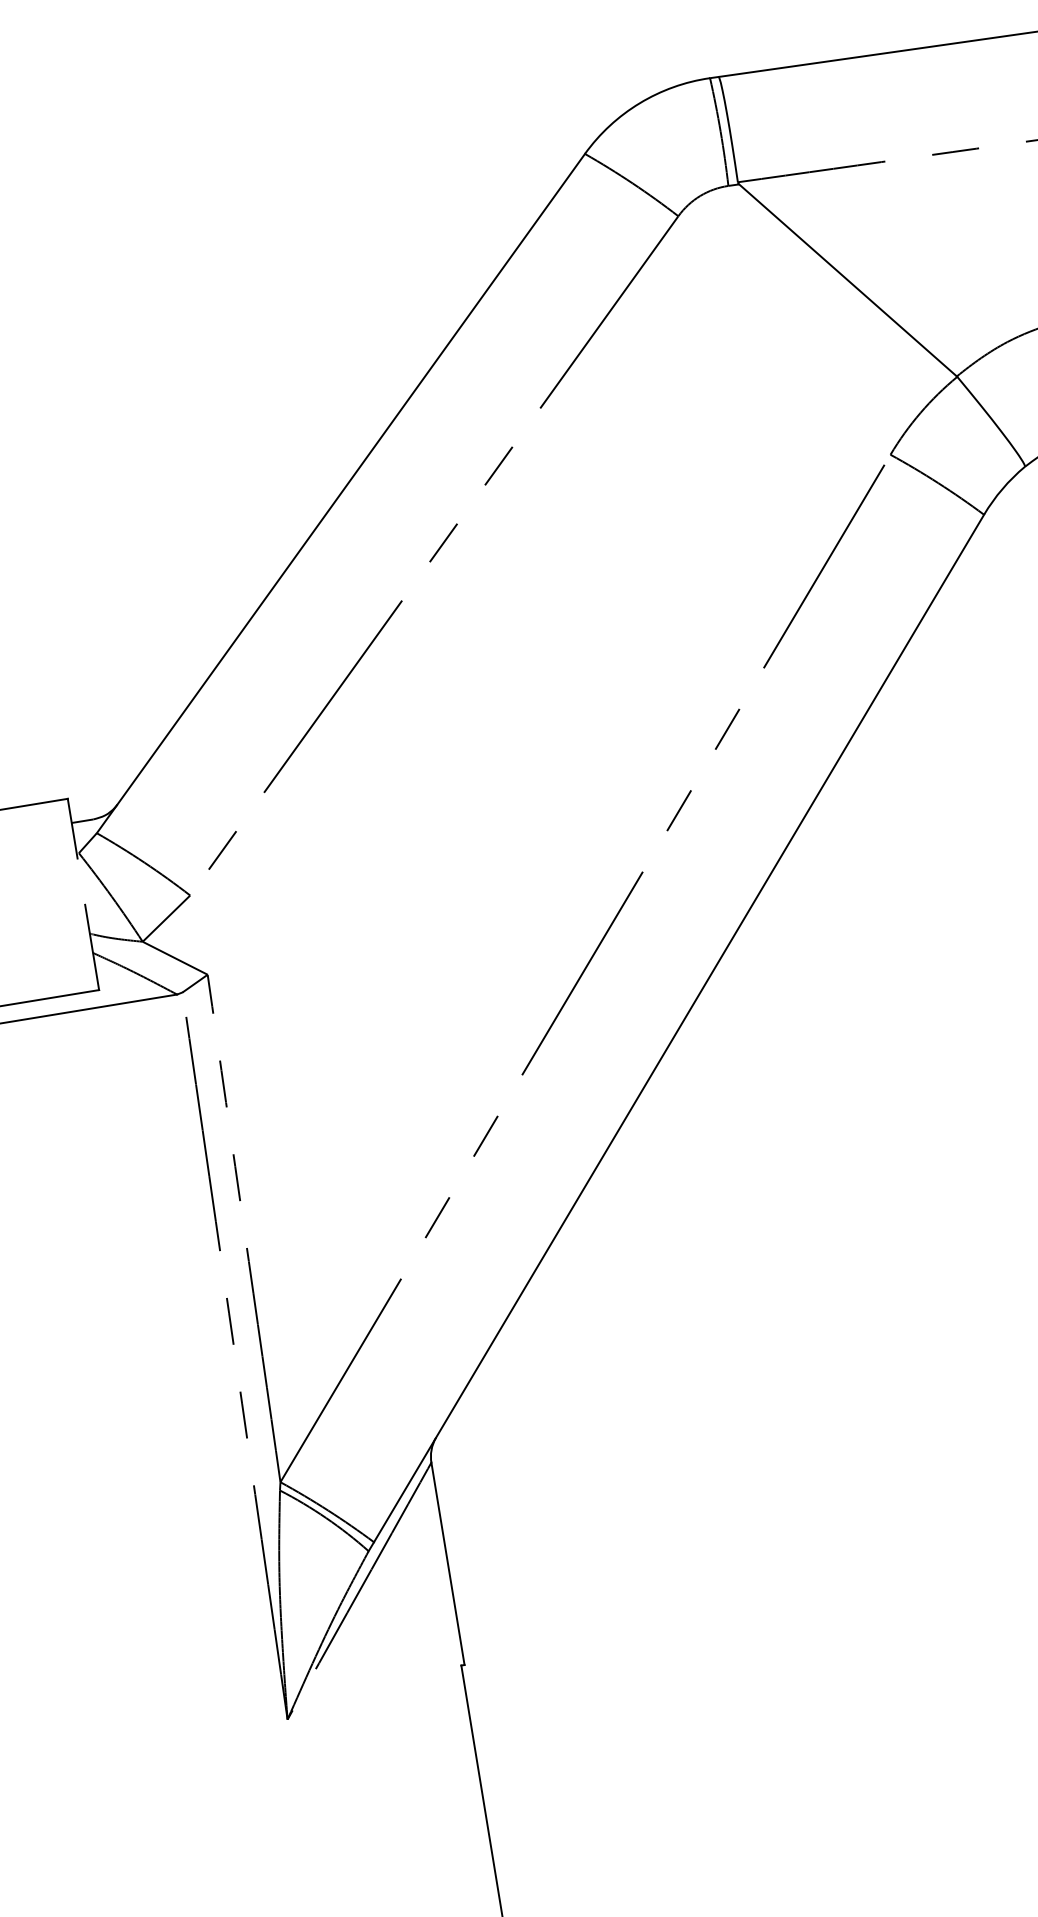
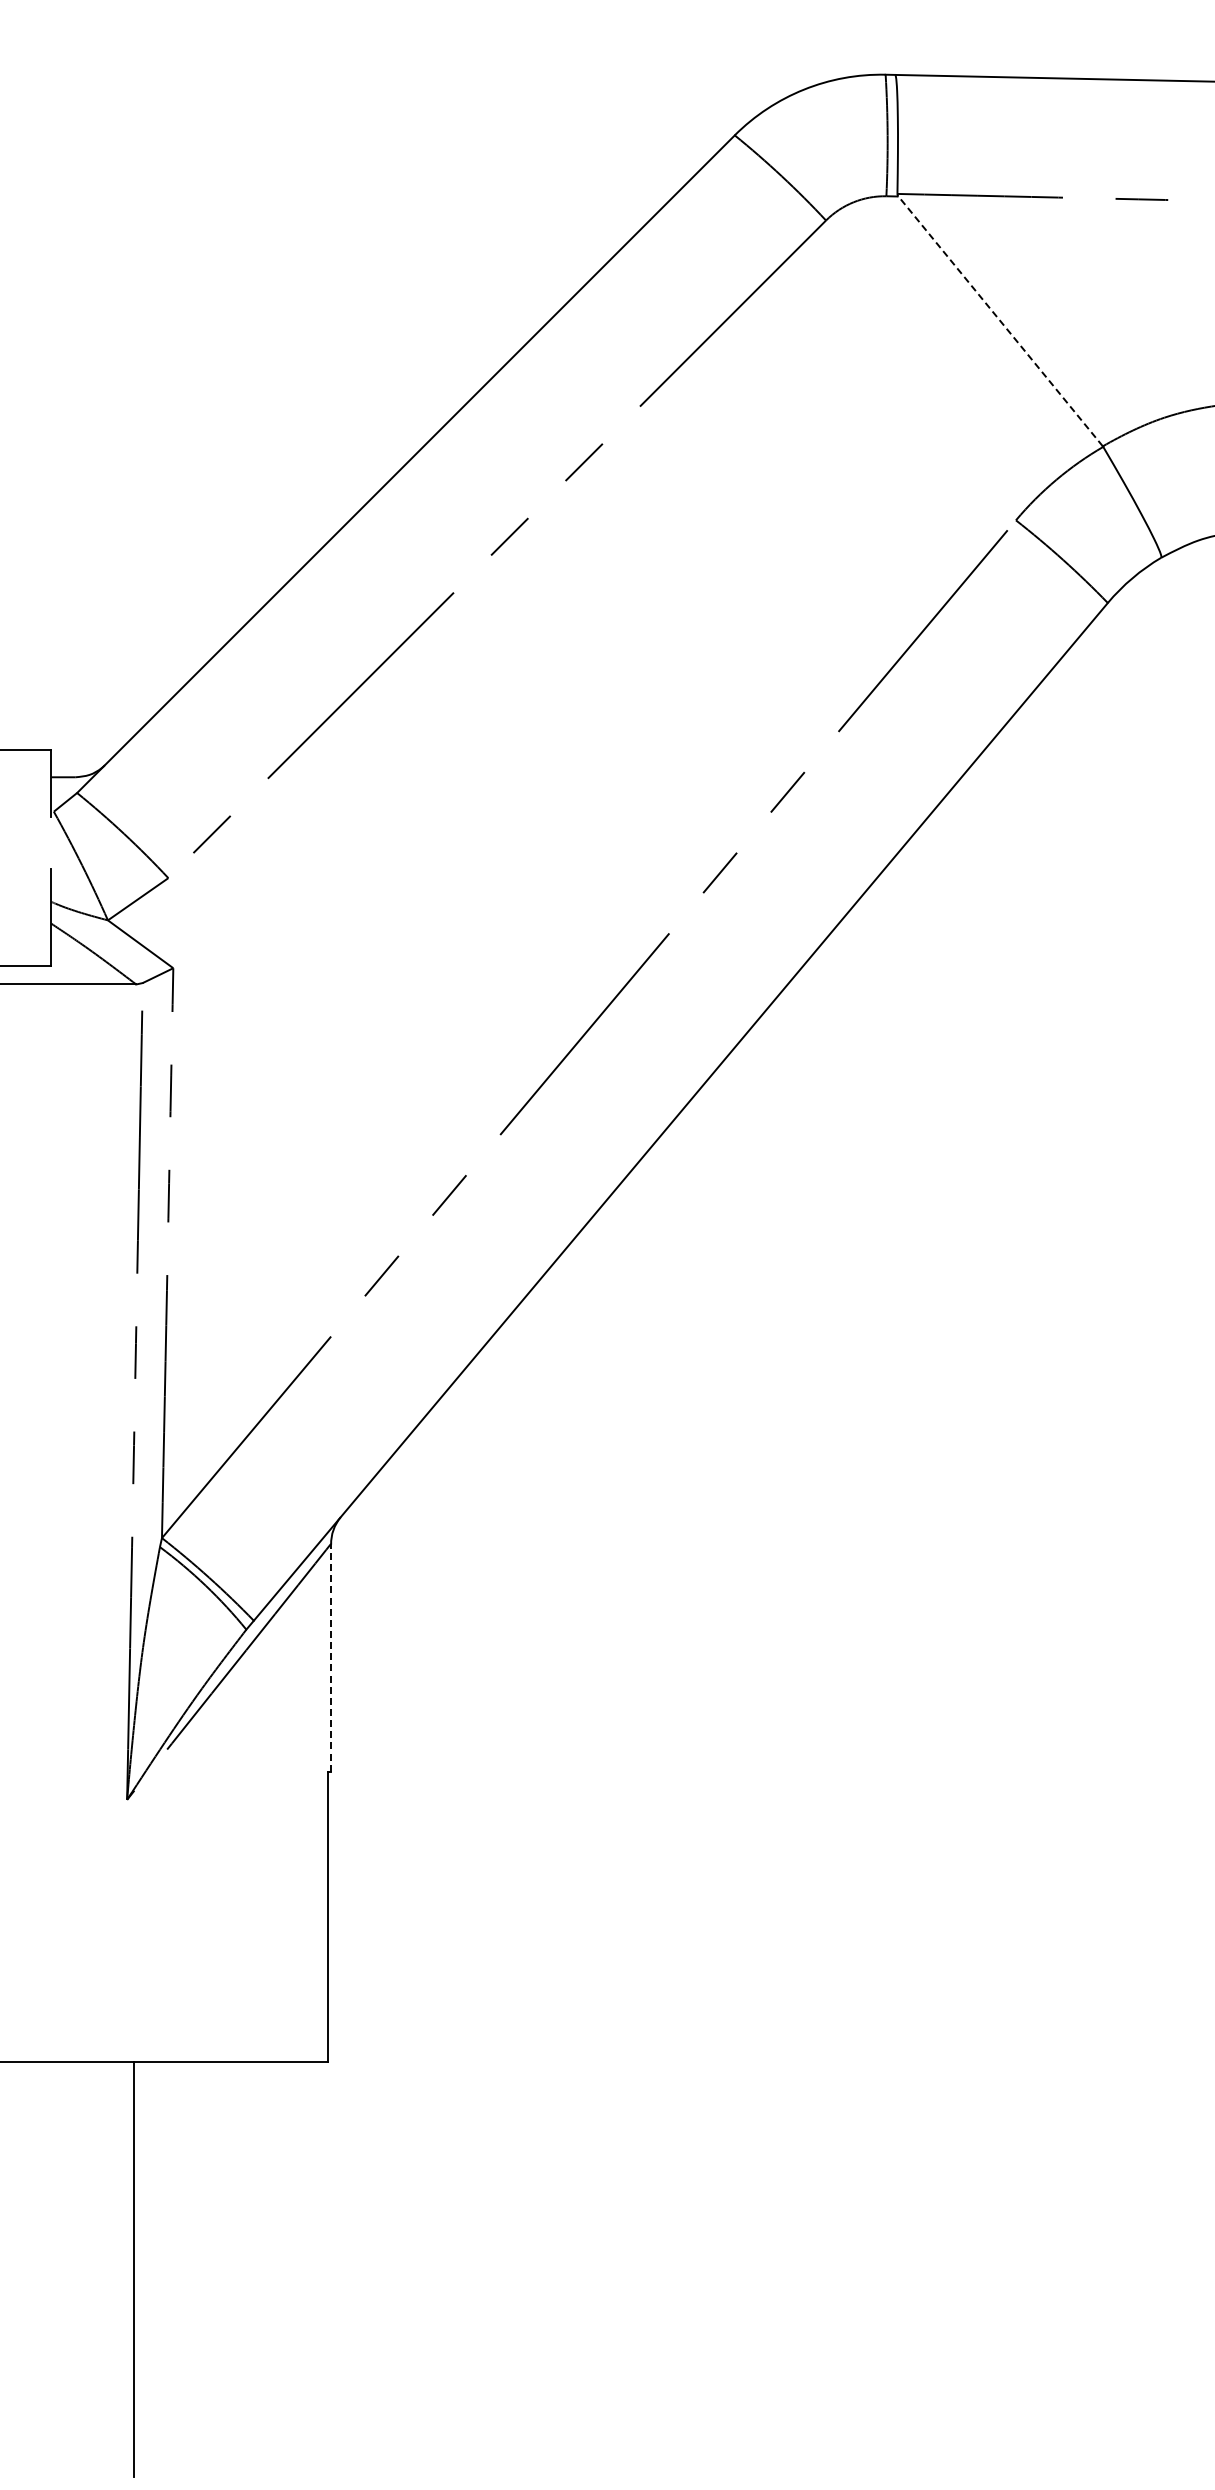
line: (847, 280) -> (1000, 321), solid -> dashed
line: (448, 1563) -> (331, 1657), solid -> dashed

